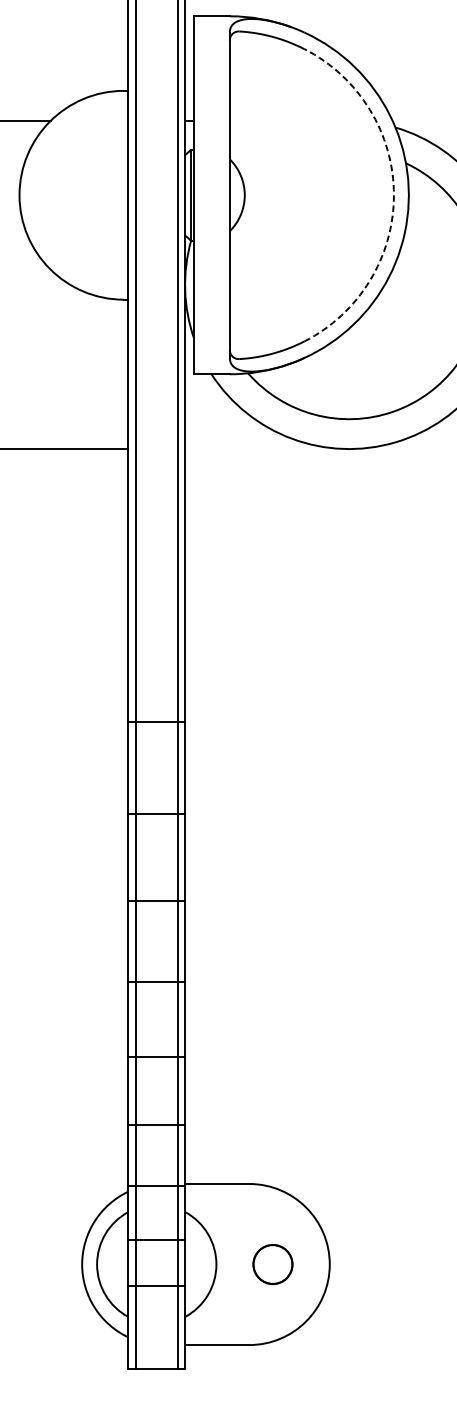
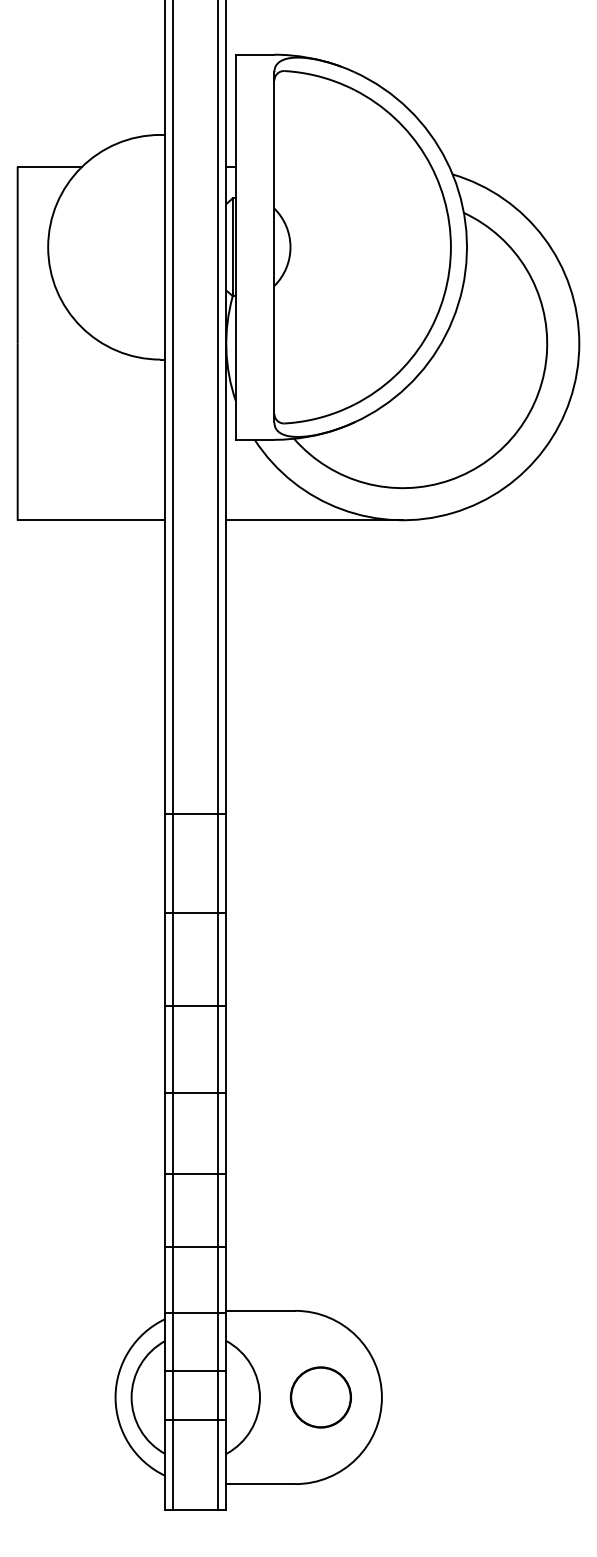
arc: (393, 195) -> (450, 247), dashed -> solid
line: (267, 449) -> (314, 520), added
circle: (272, 1264) -> (320, 1397), size x1.43

